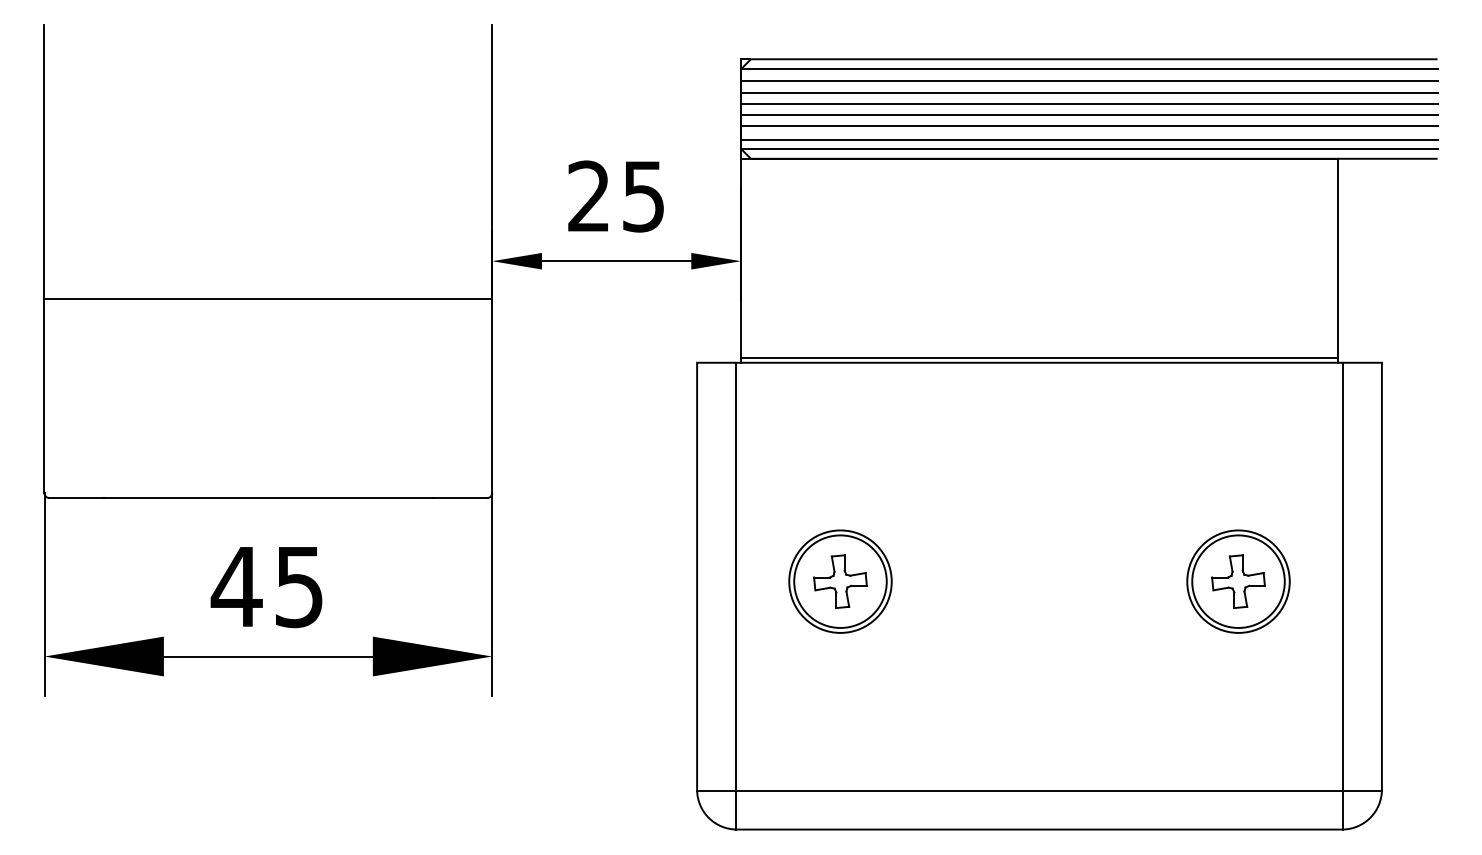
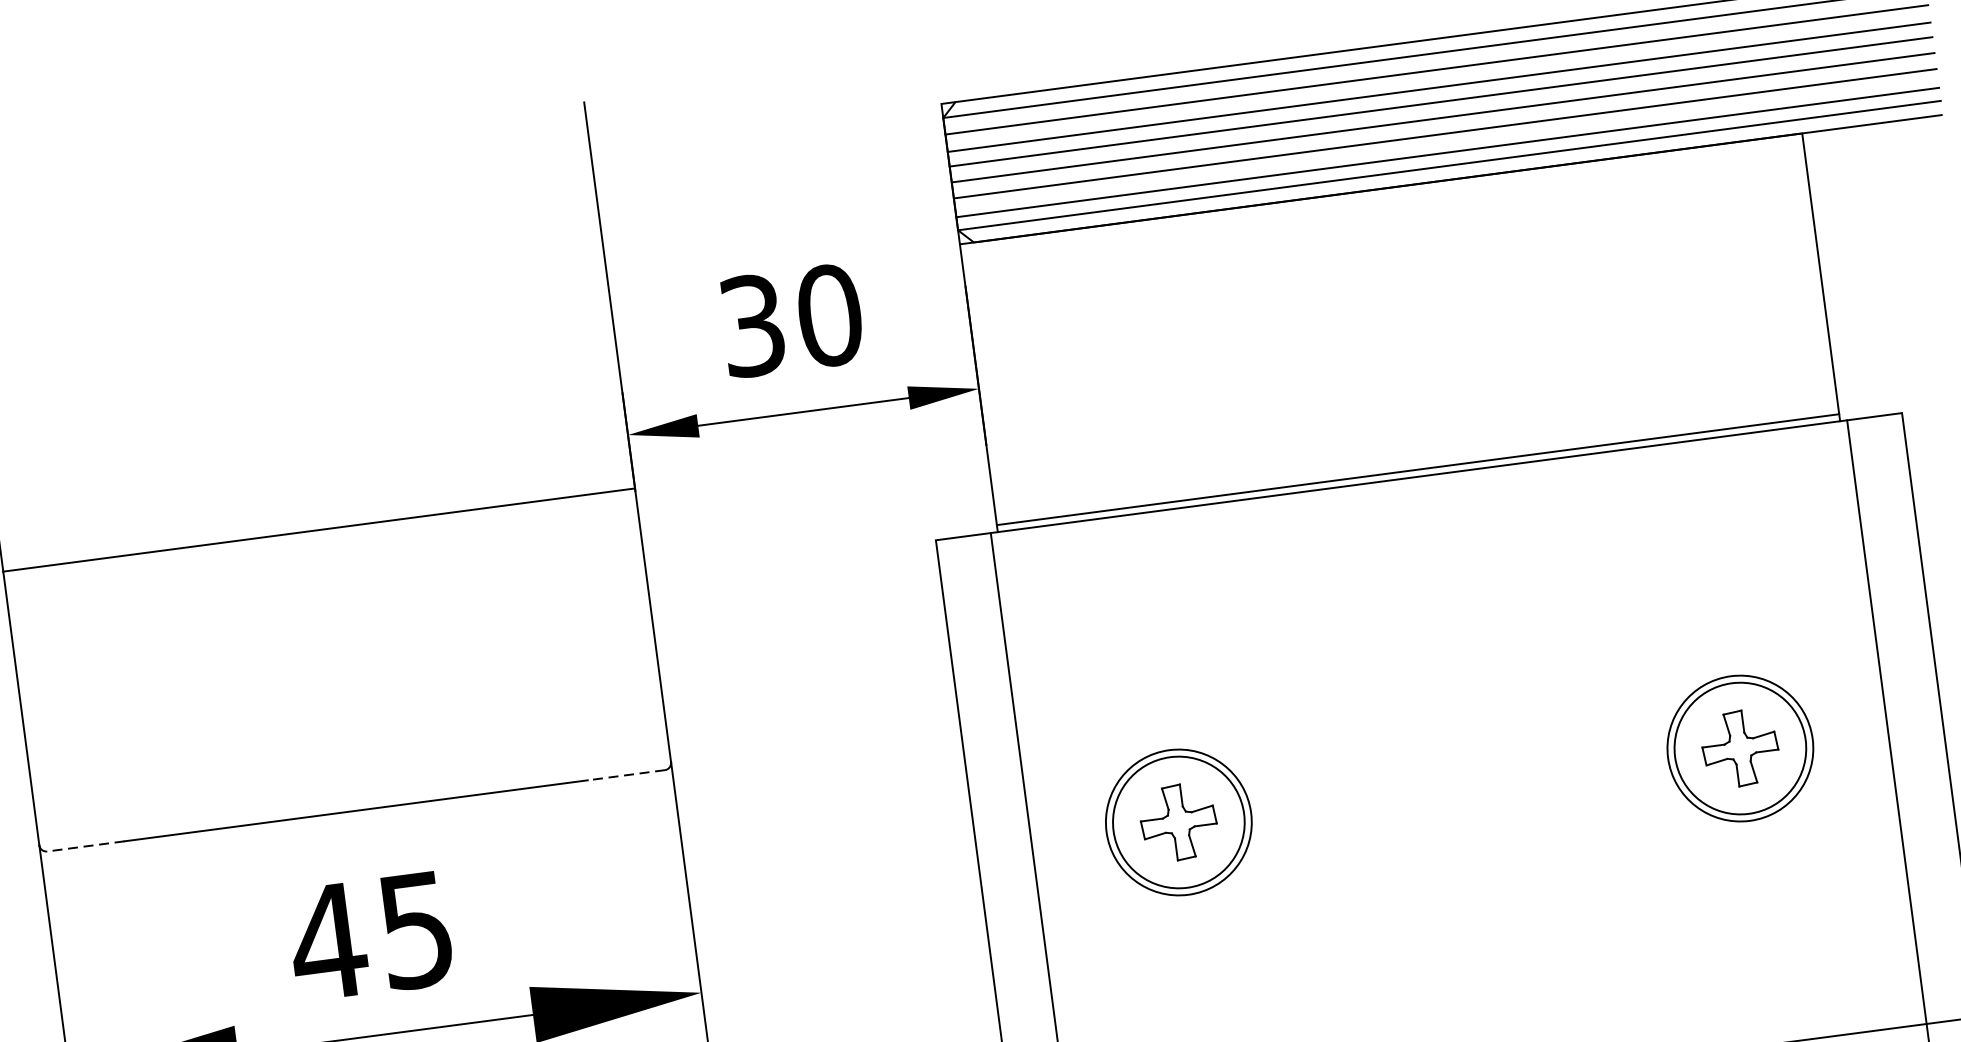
text: (616, 196) -> (791, 320), 25 -> 30
line: (76, 498) -> (85, 847), solid -> dashed
line: (459, 498) -> (625, 775), solid -> dashed

